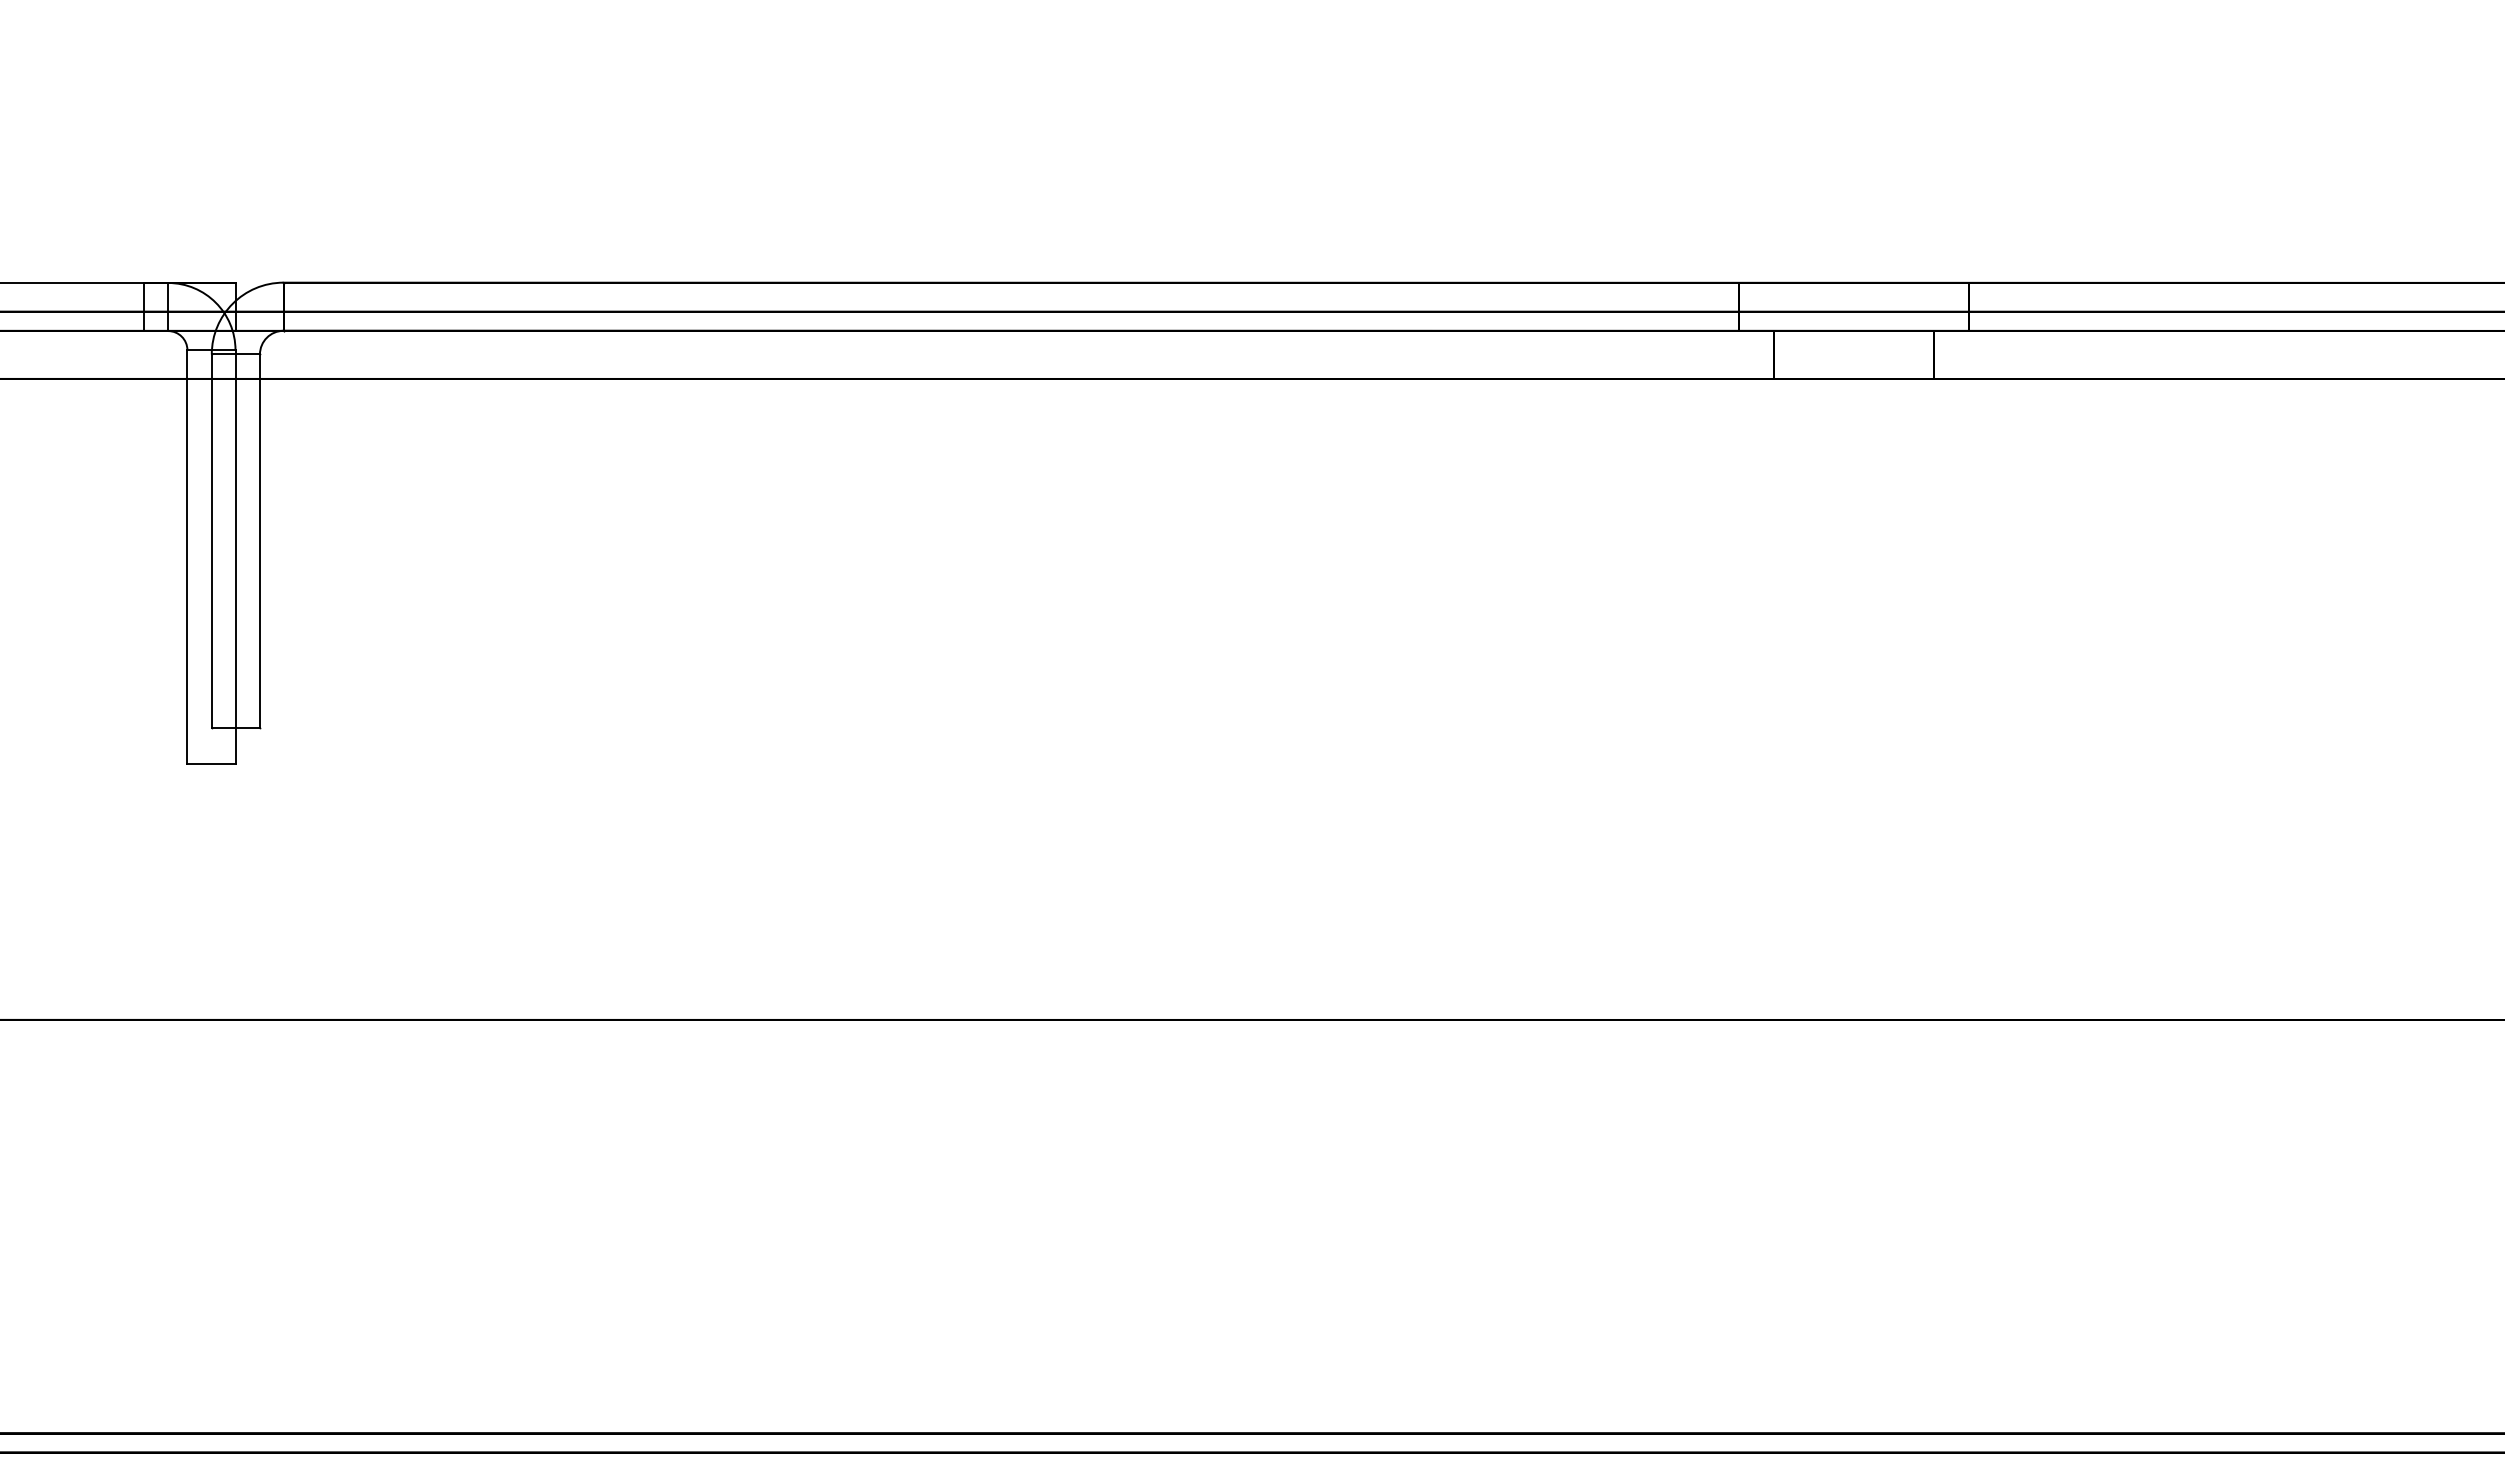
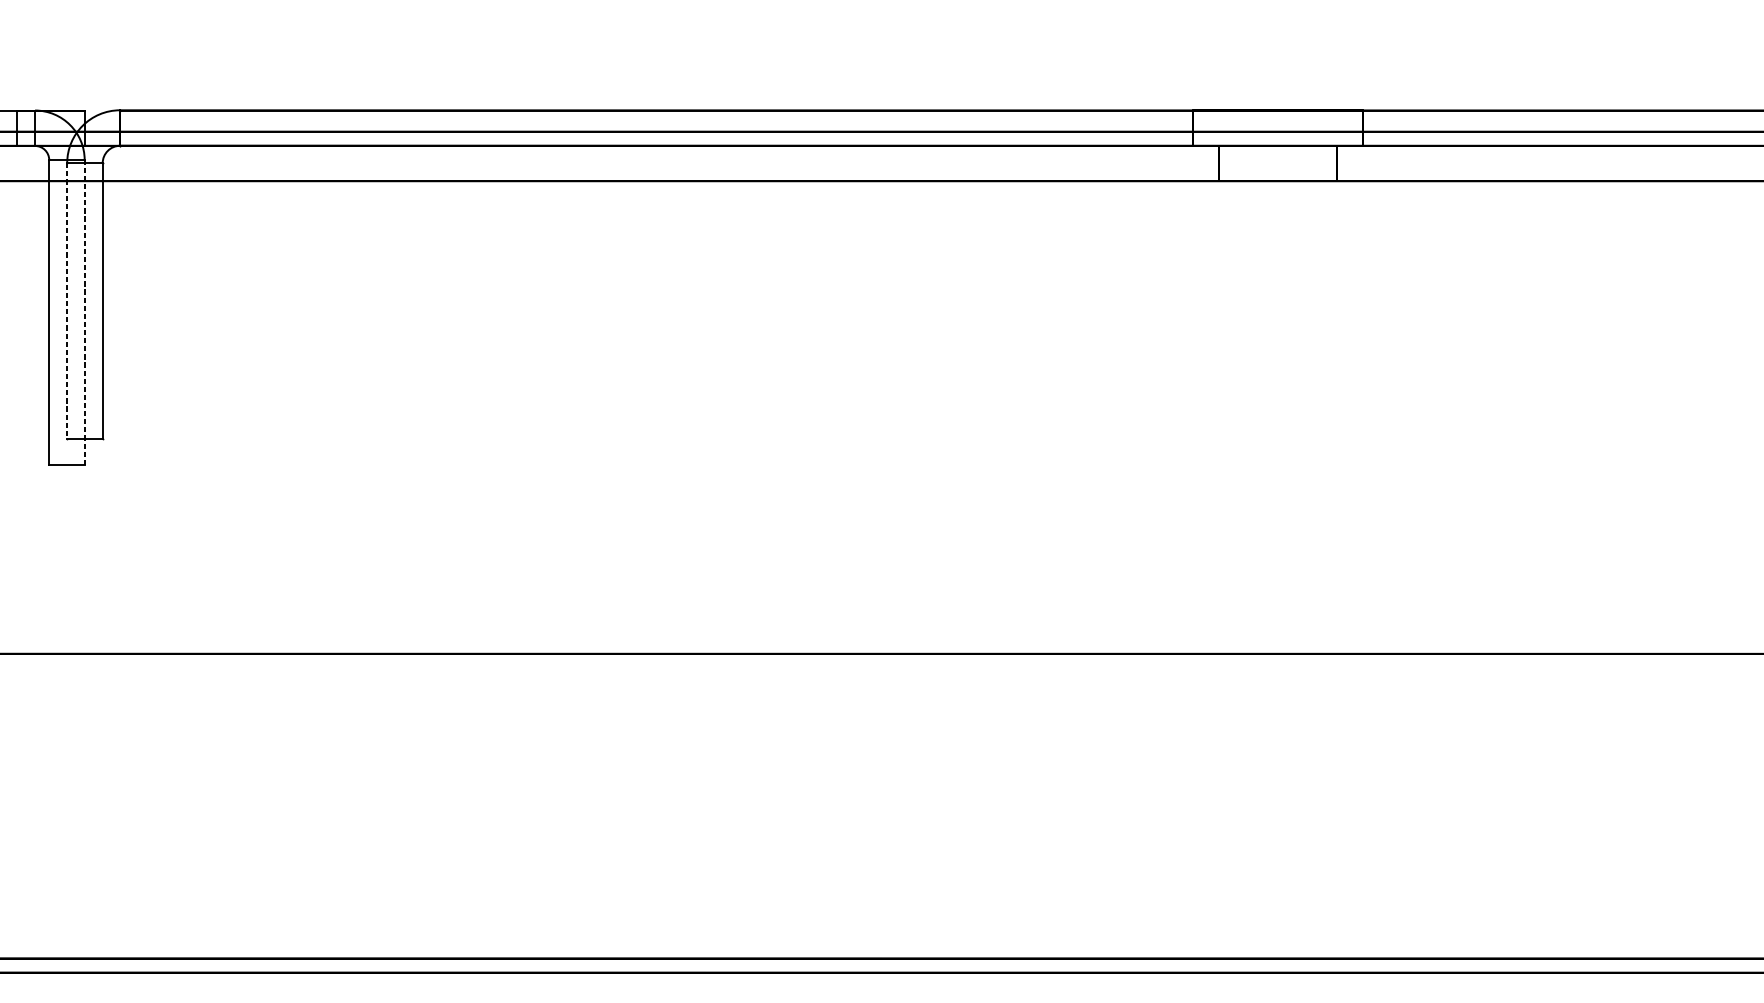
line: (211, 541) -> (66, 301), solid -> dashed
line: (235, 557) -> (84, 312), solid -> dashed

